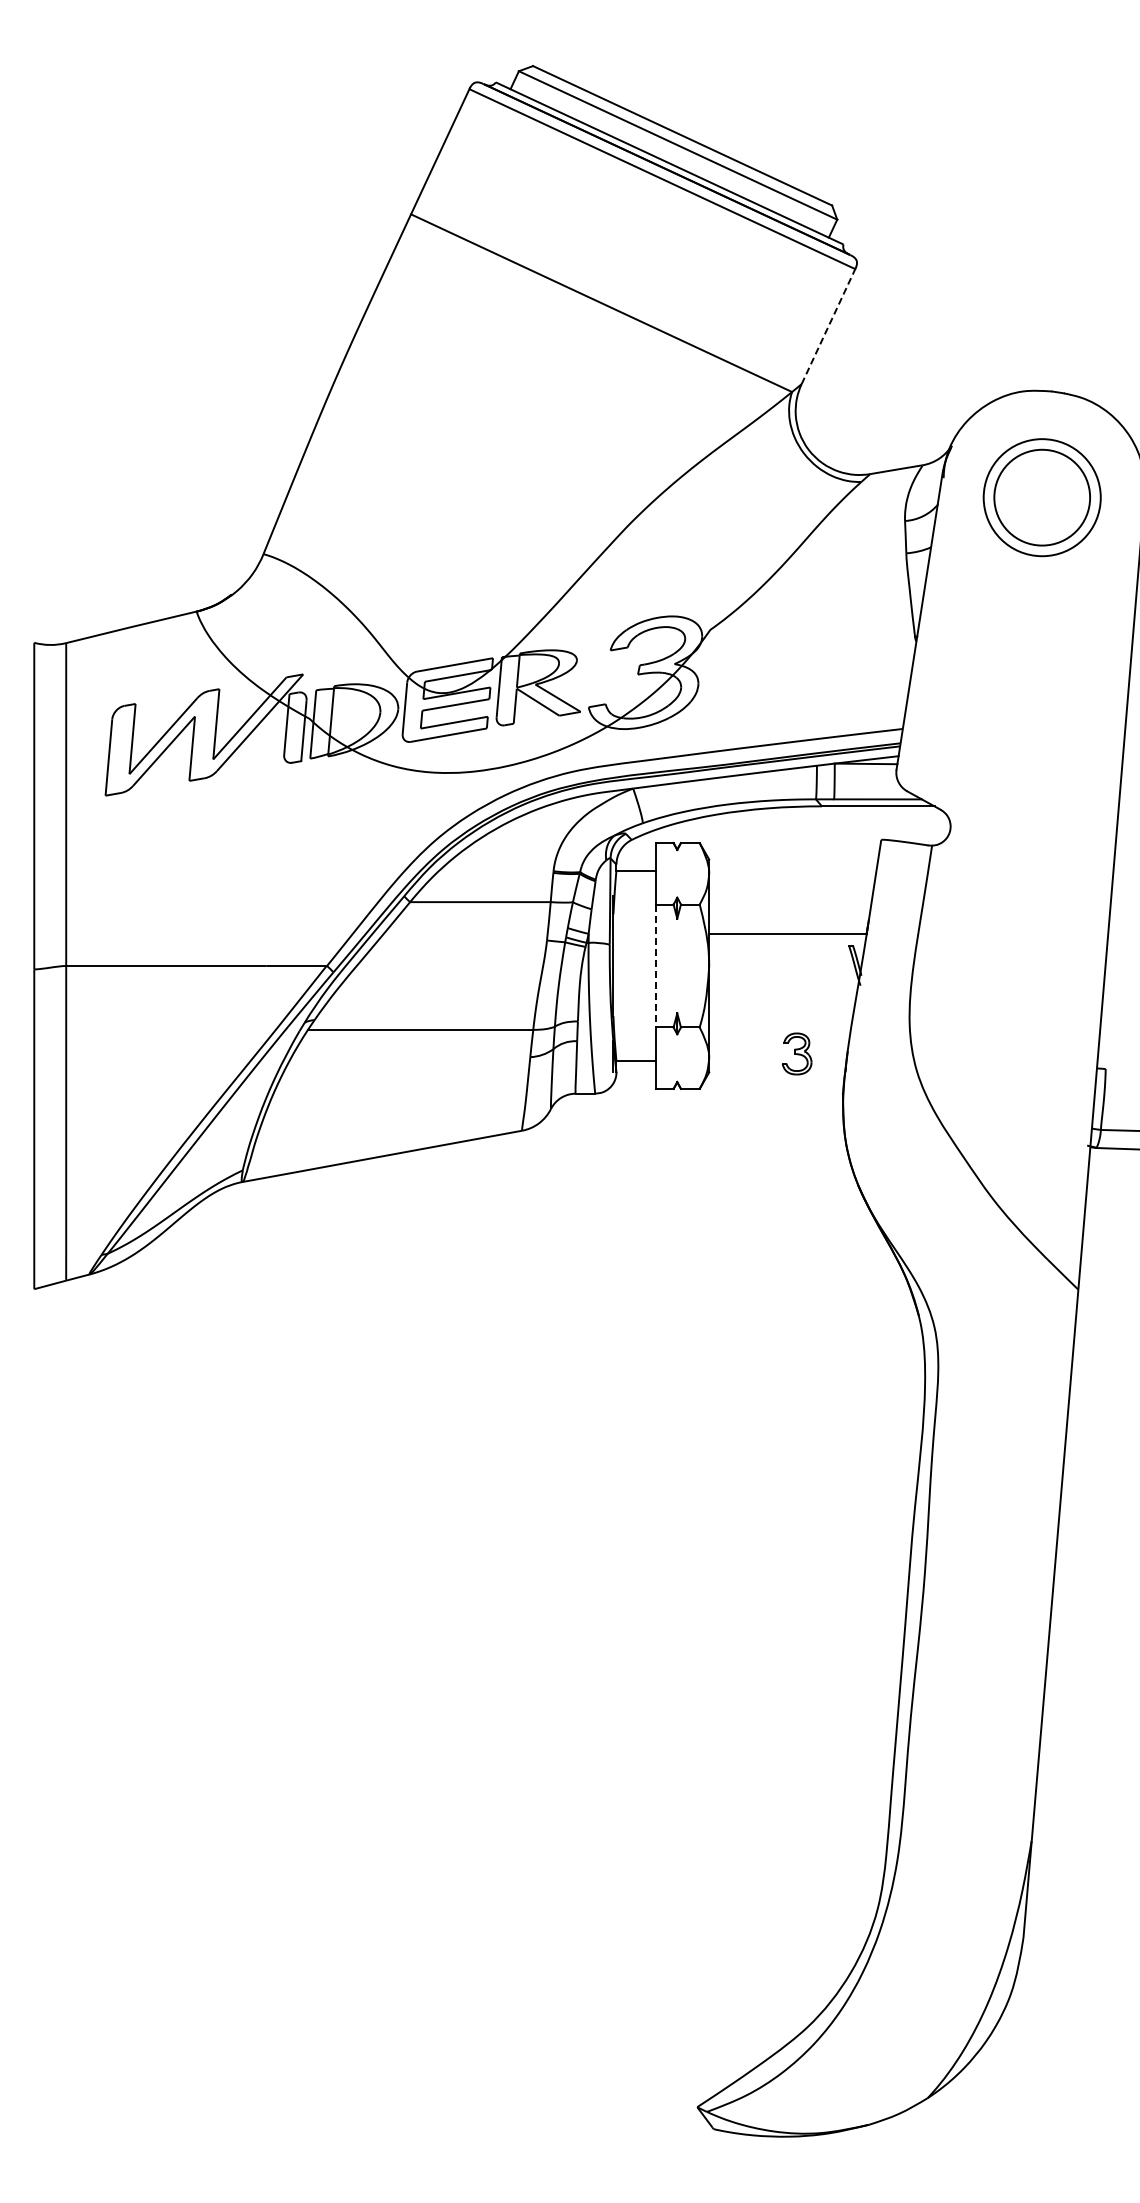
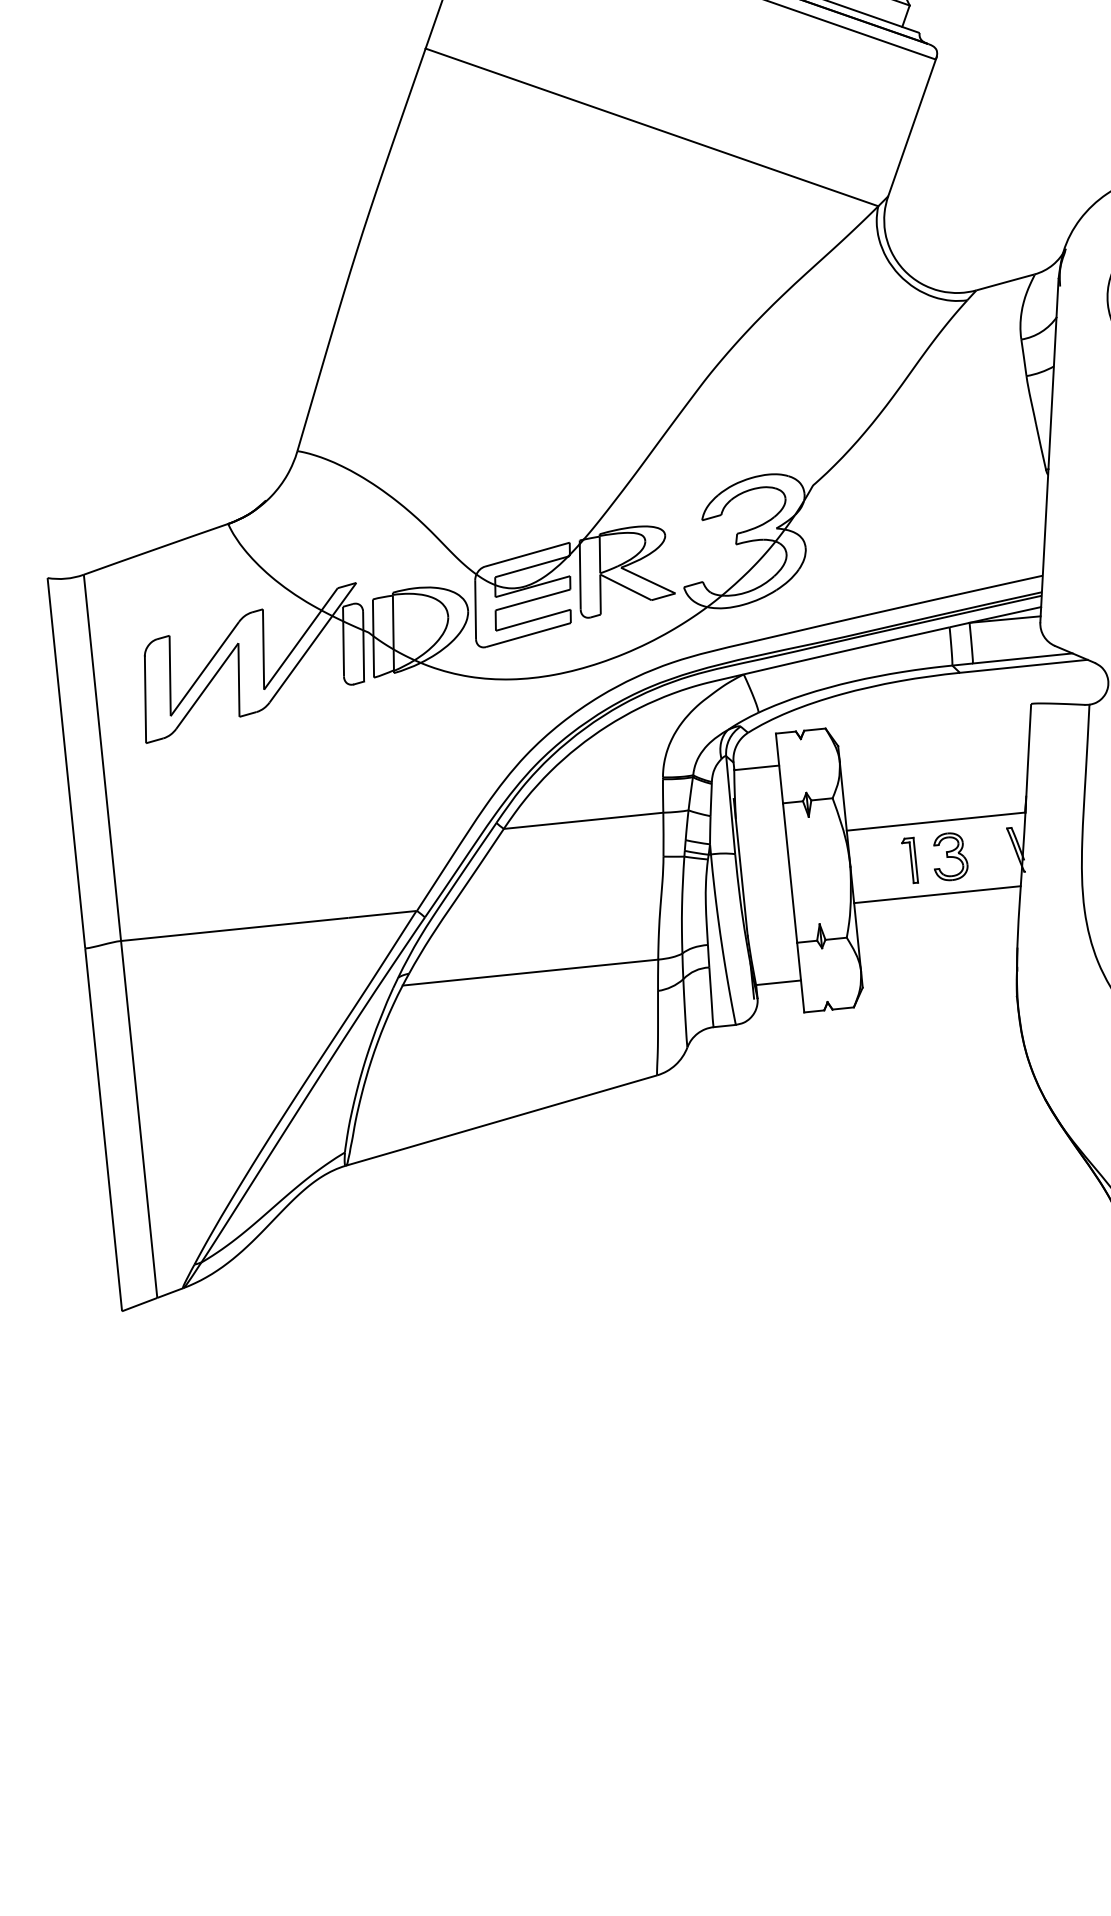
line: (829, 325) -> (913, 126), dashed -> solid
part: (761, 965) -> (909, 860), added
line: (656, 966) -> (790, 873), dashed -> solid
line: (782, 997) -> (937, 894), added
part: (796, 1053) -> (949, 856), moved

